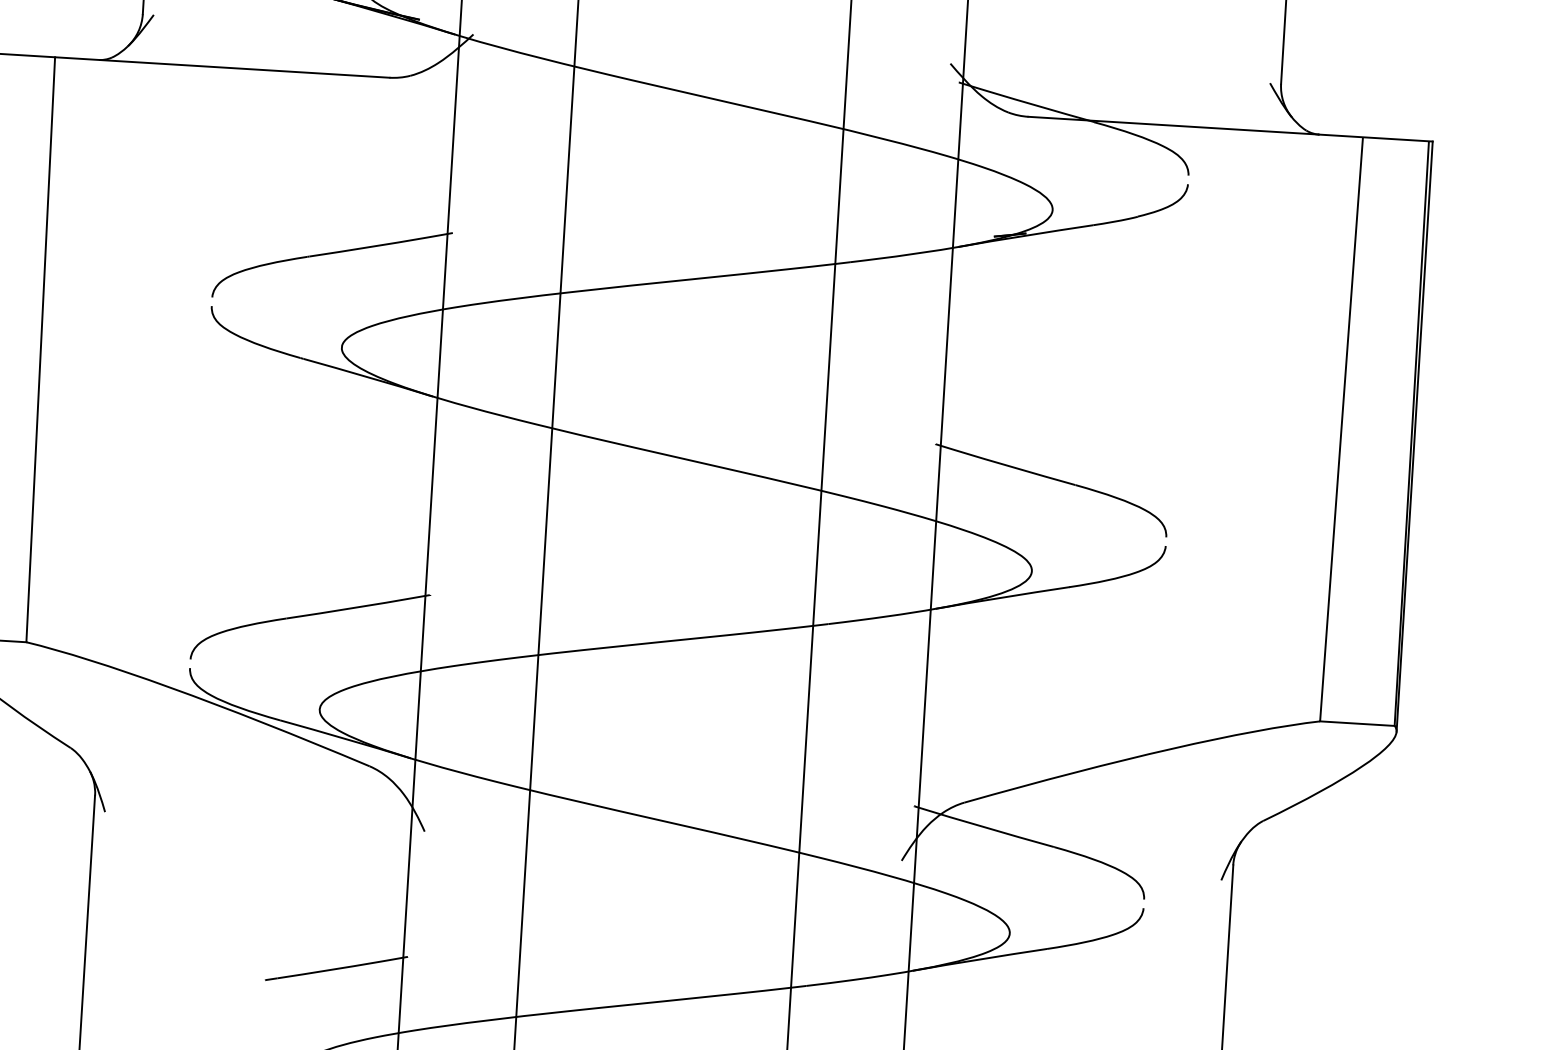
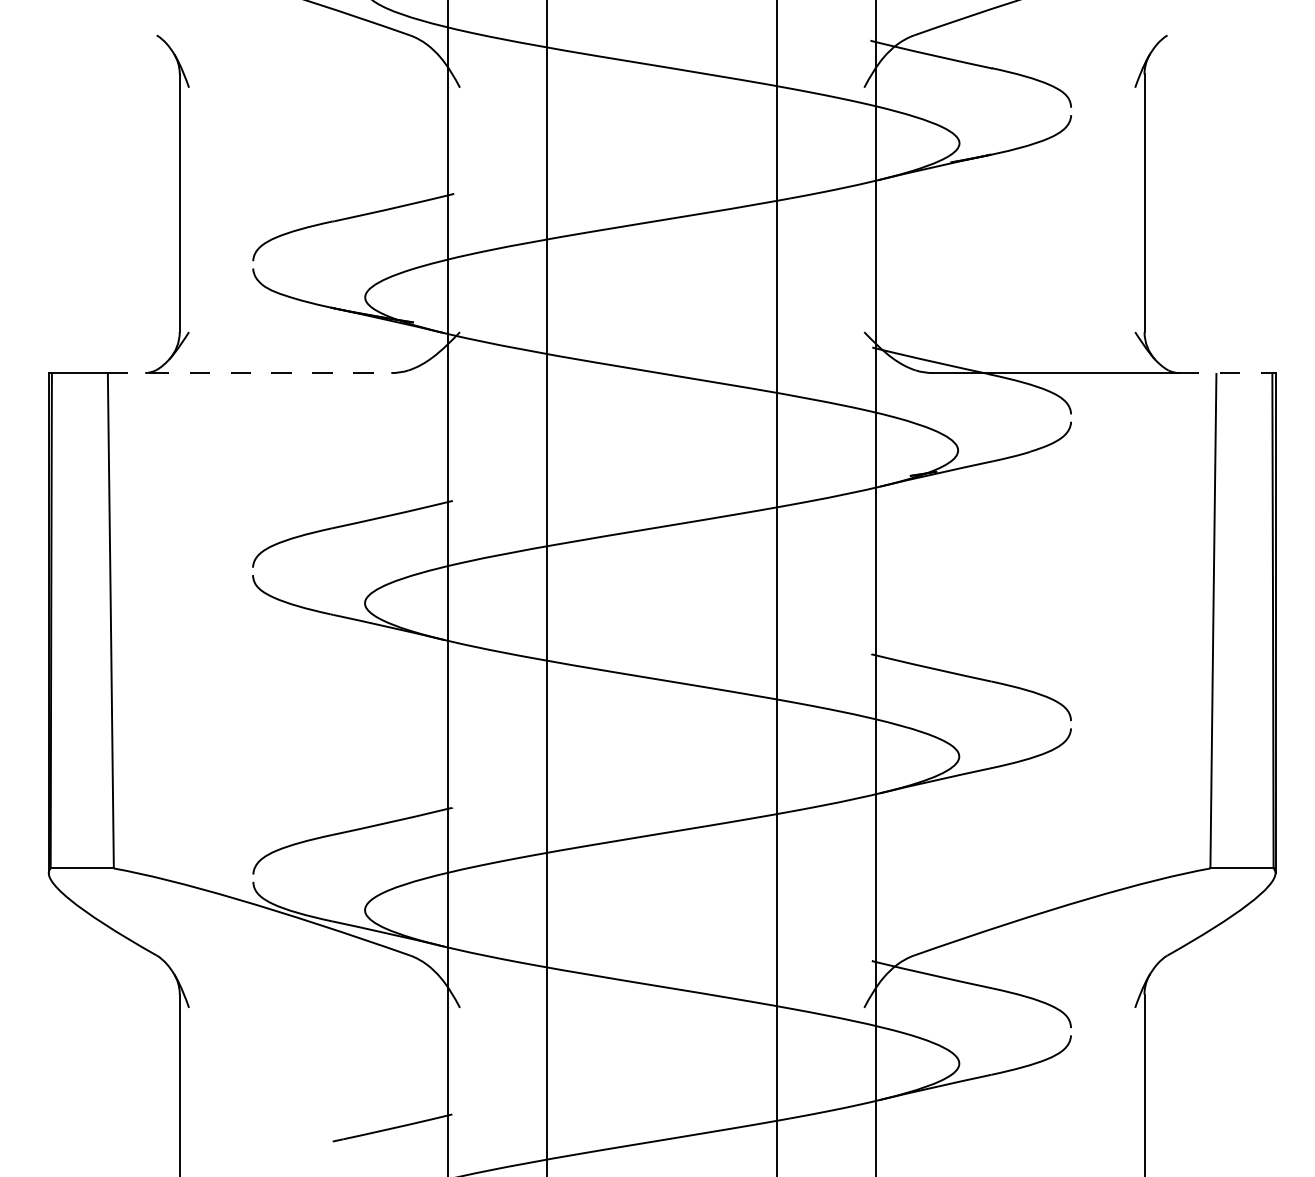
line: (222, 68) -> (249, 373), solid -> dashed
line: (1375, 138) -> (1227, 373), solid -> dashed

